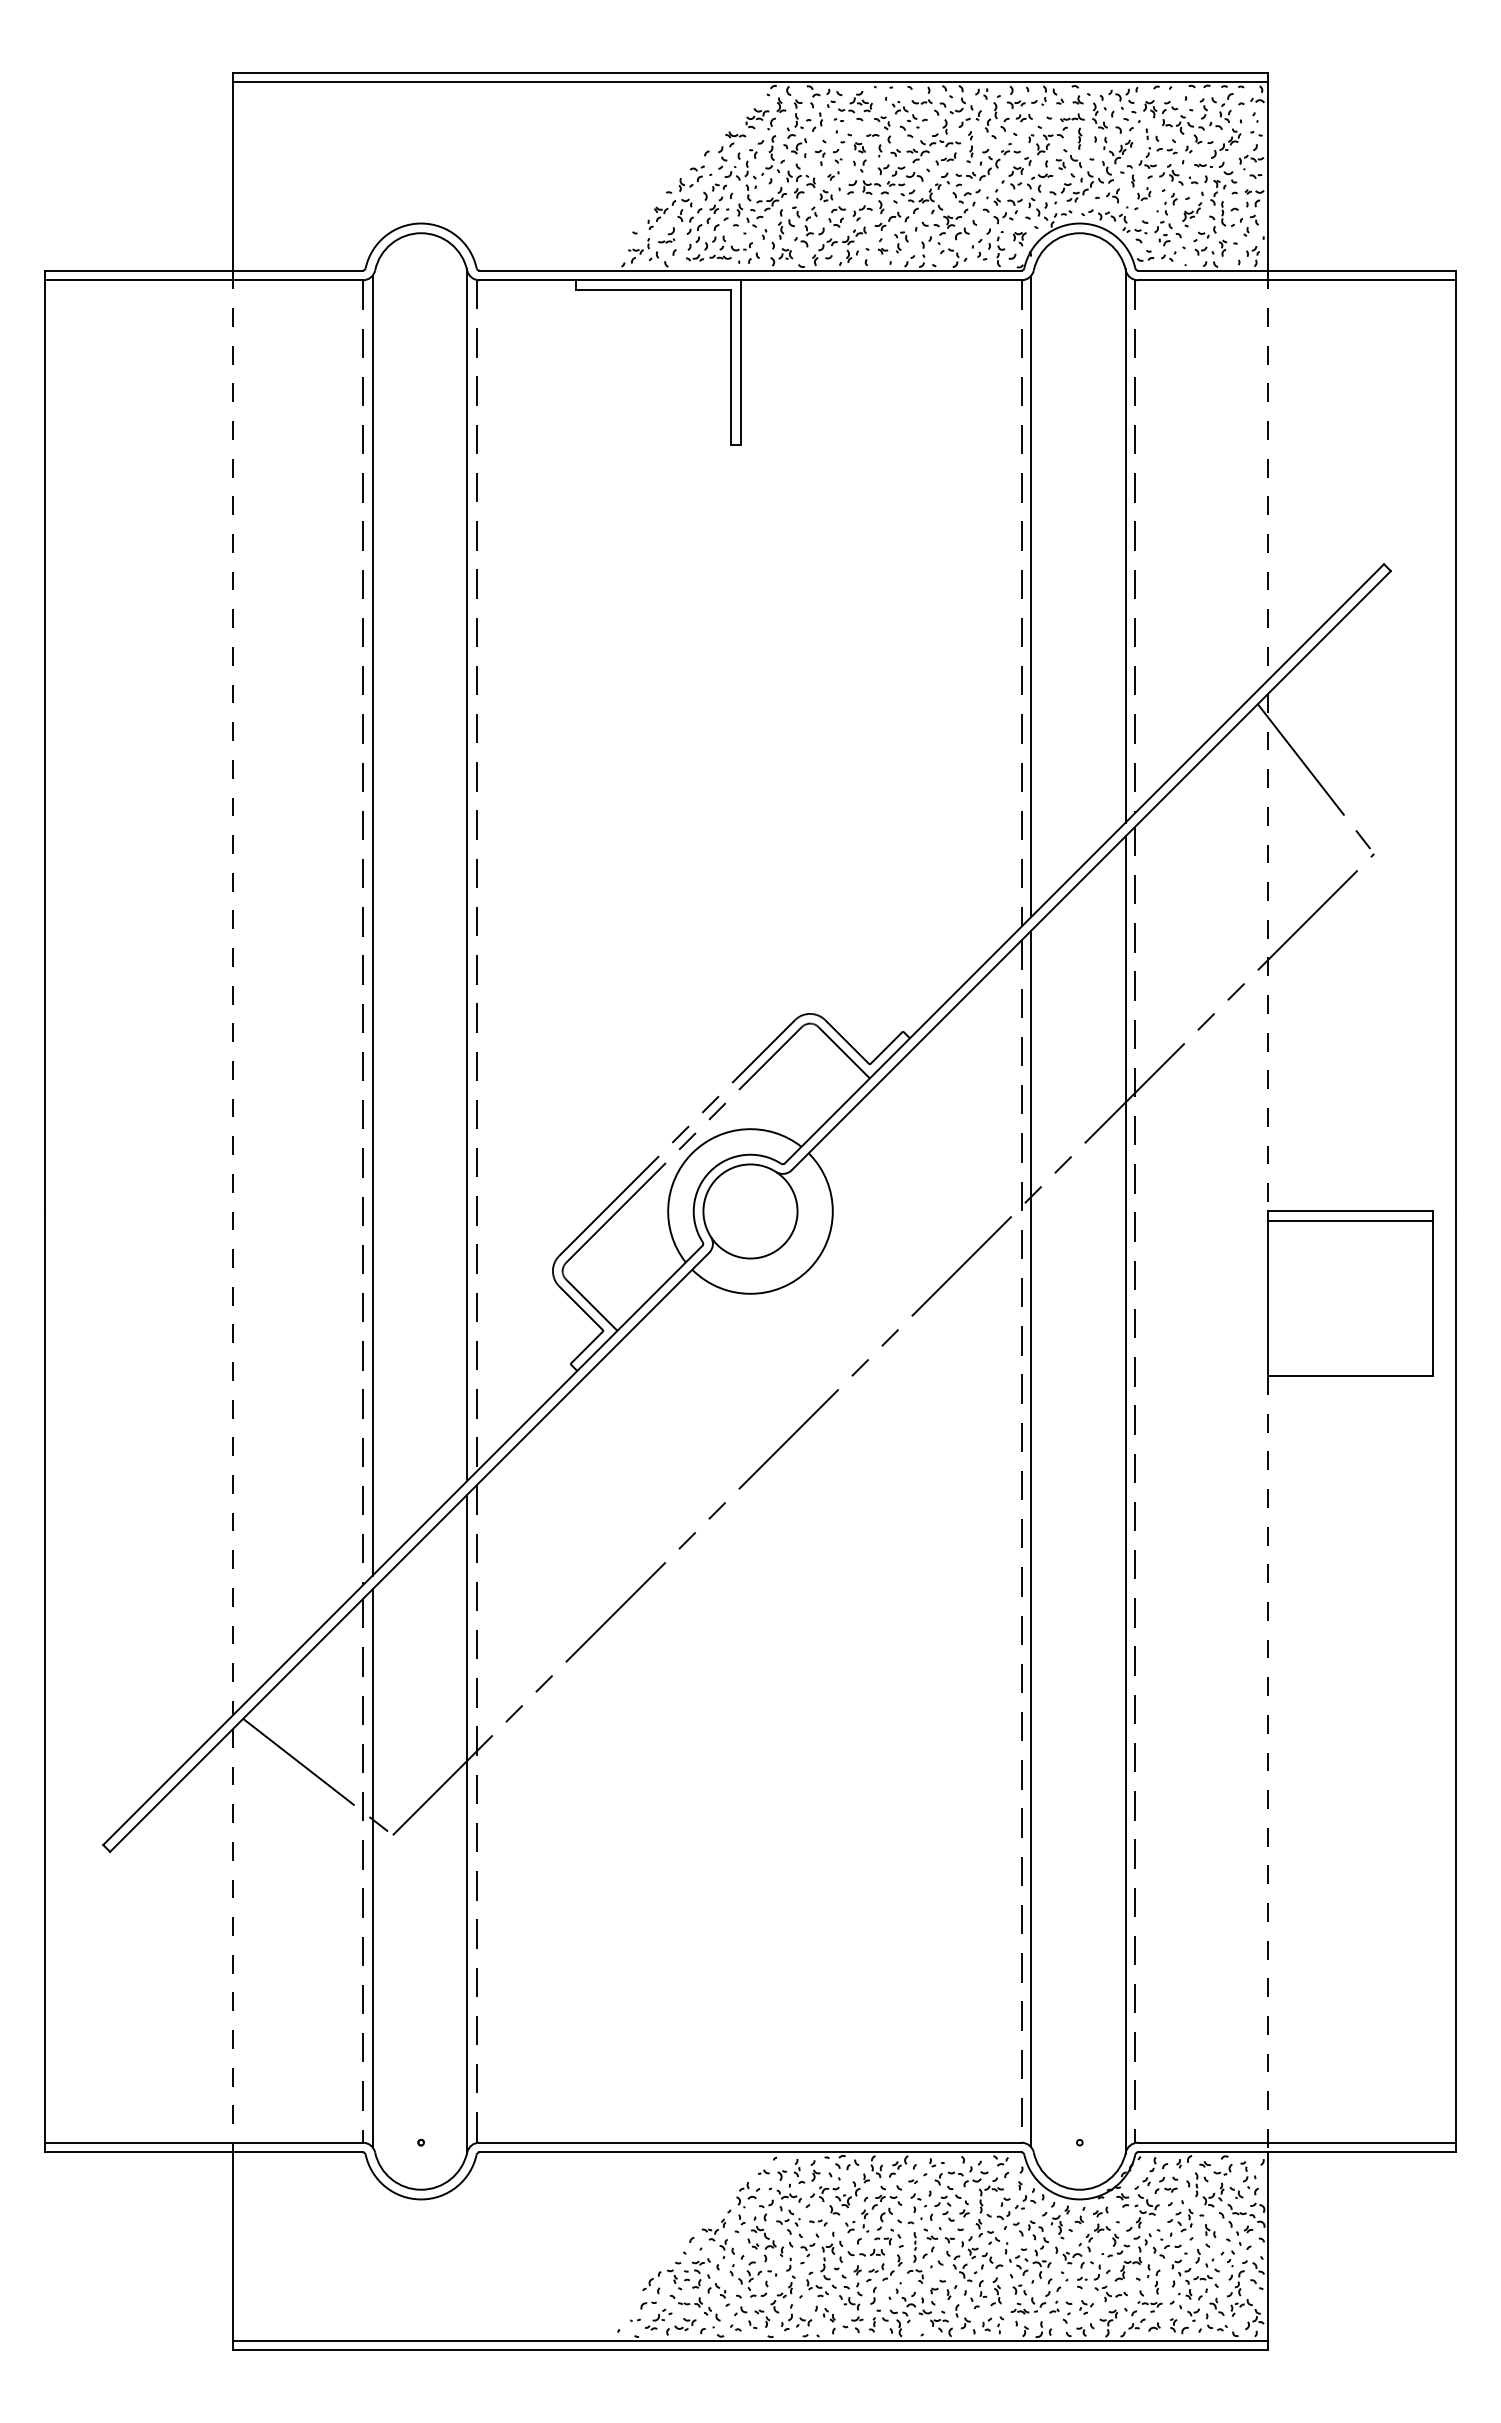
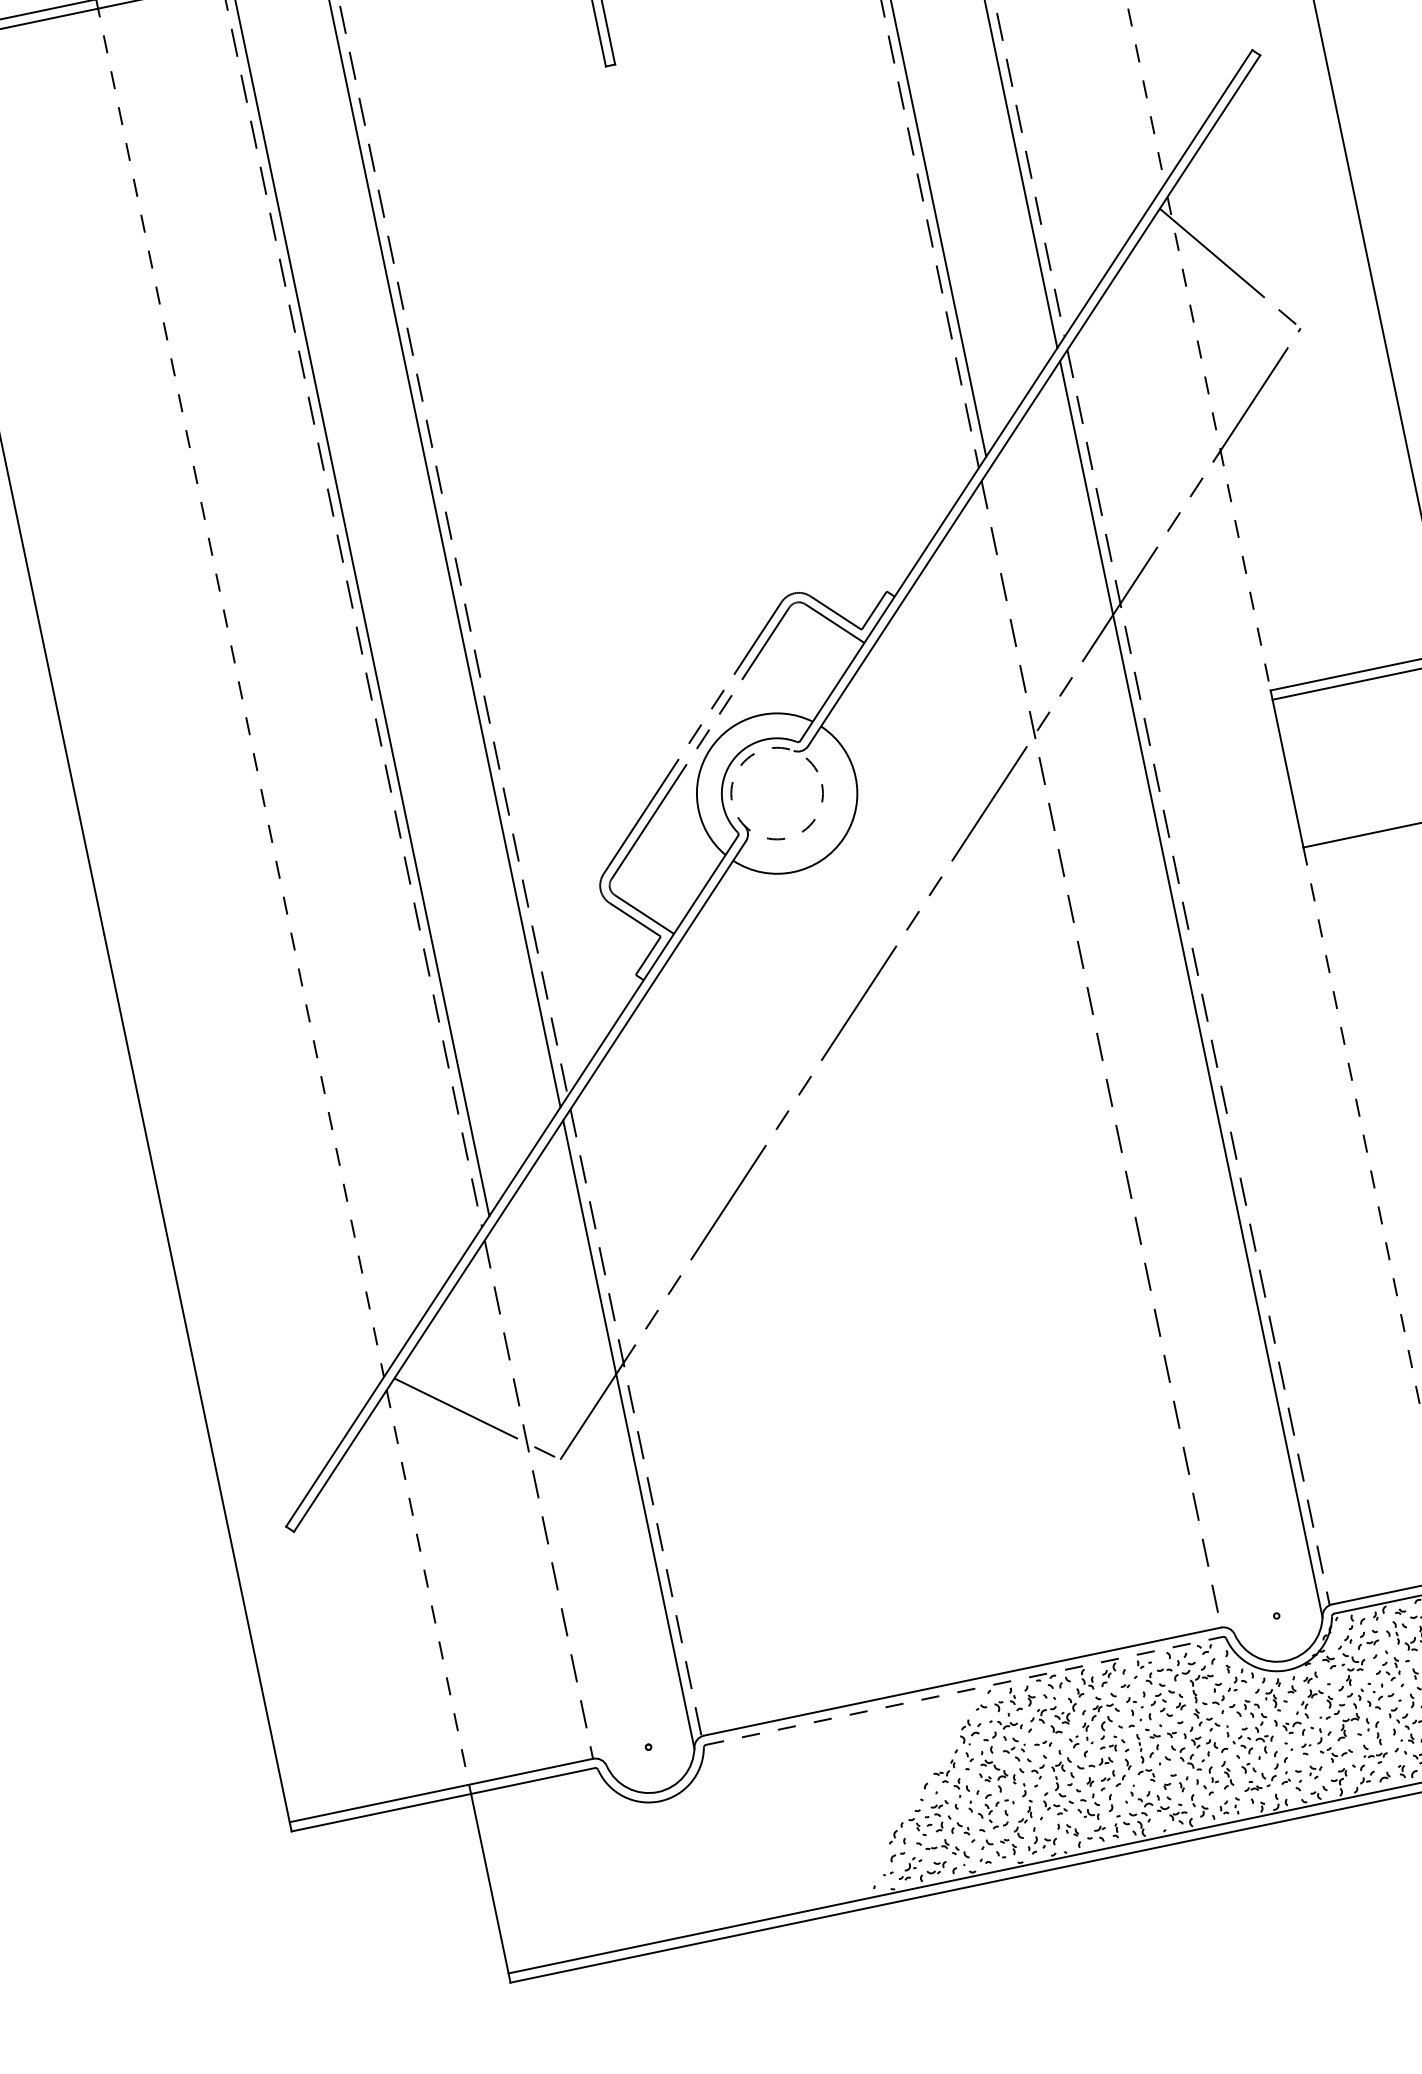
circle: (750, 1211) -> (777, 793), solid -> dashed
line: (1031, 1538) -> (1110, 1049), removed
line: (372, 1868) -> (547, 1495), removed
line: (751, 2152) -> (965, 1690), solid -> dashed

